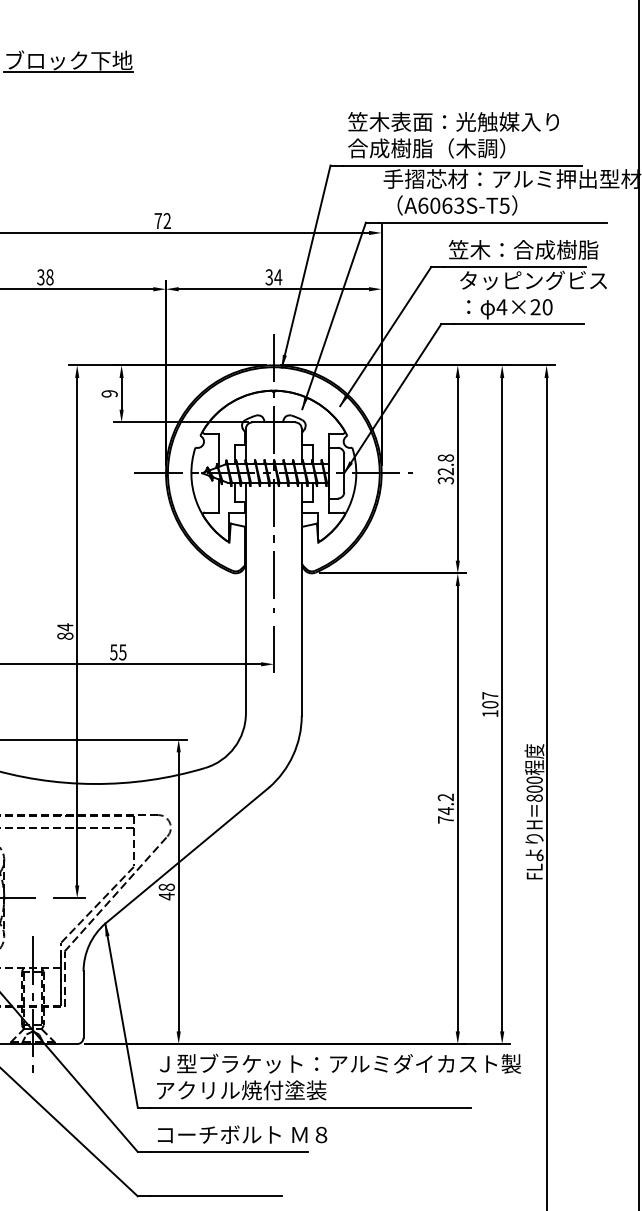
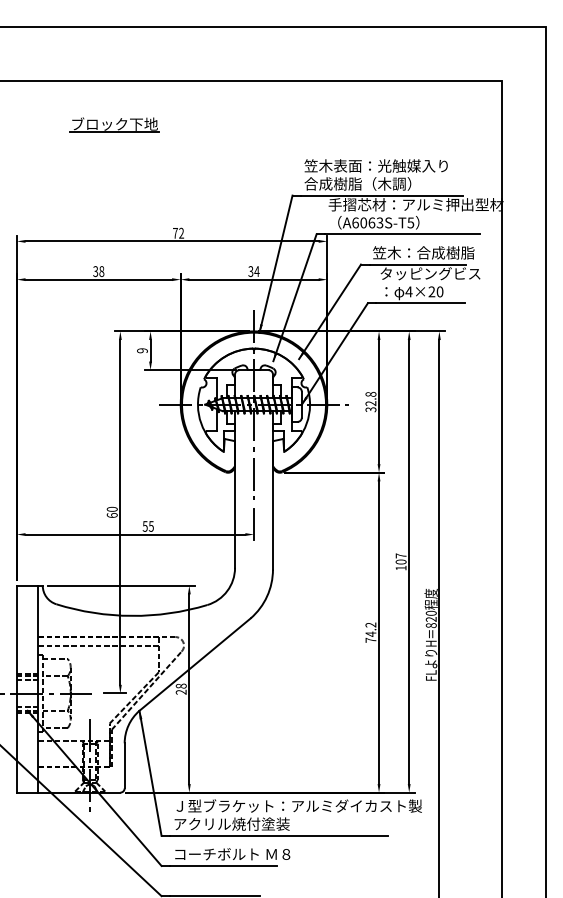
text: (64, 630) -> (111, 511), 84 -> 60
text: (535, 789) -> (431, 619), 800 -> 820
text: (165, 895) -> (180, 691), 48 -> 28

